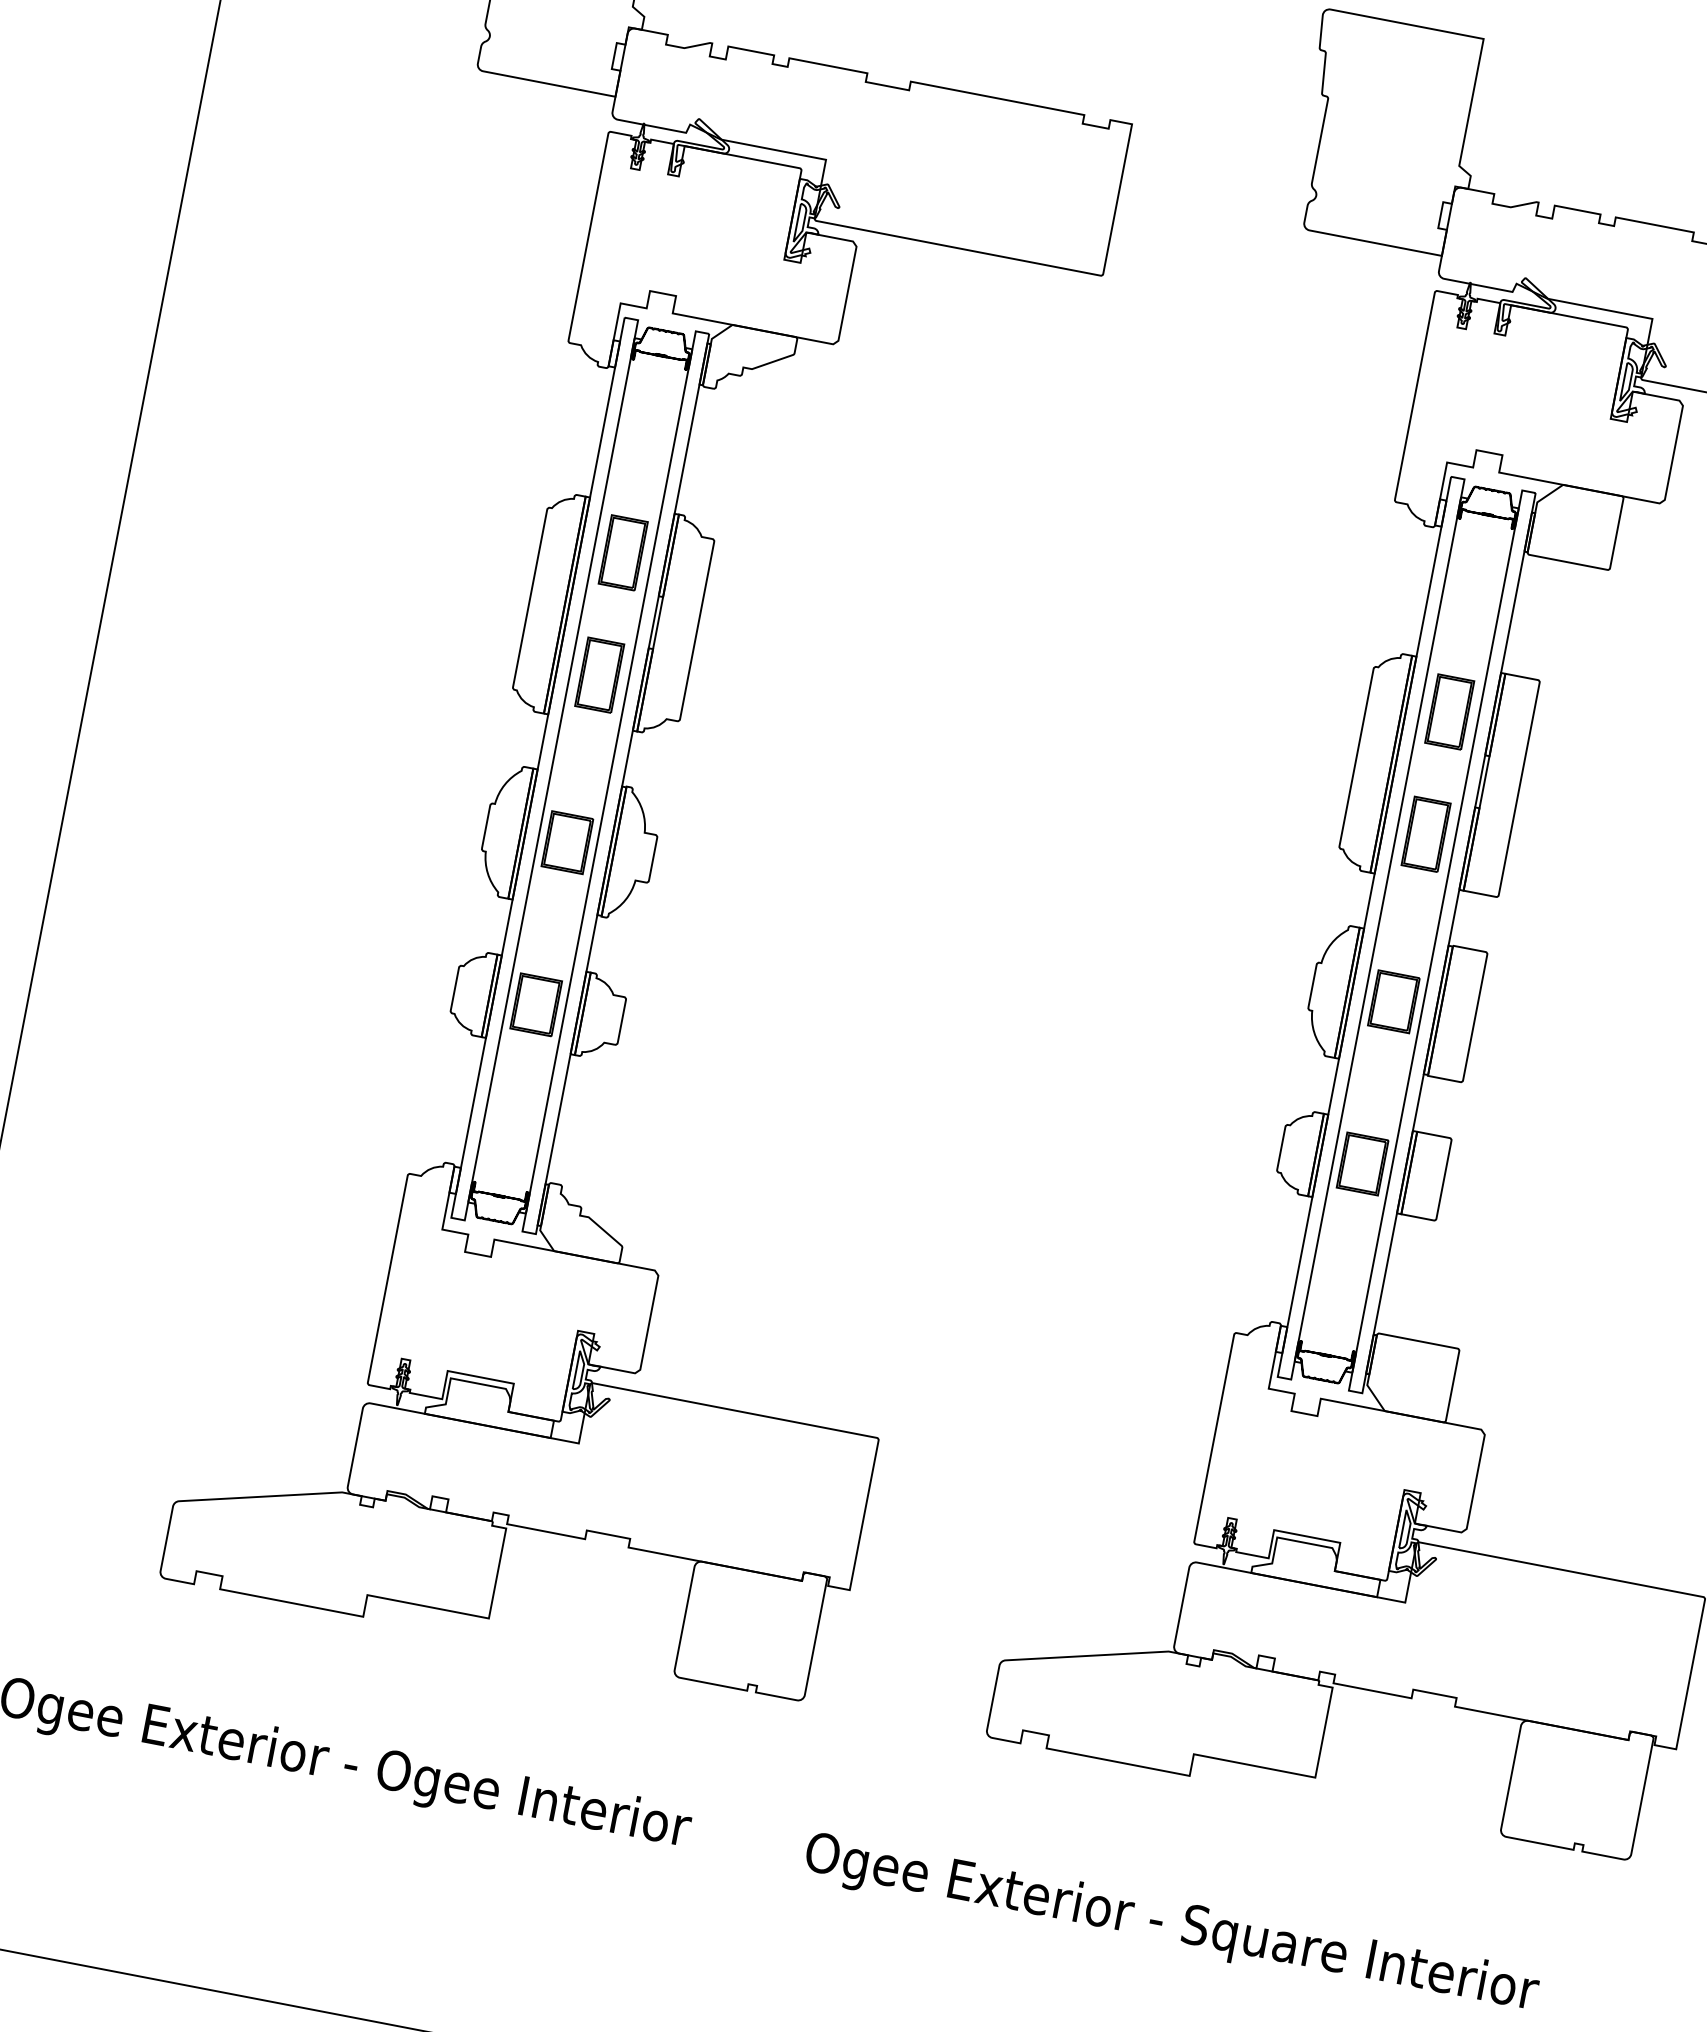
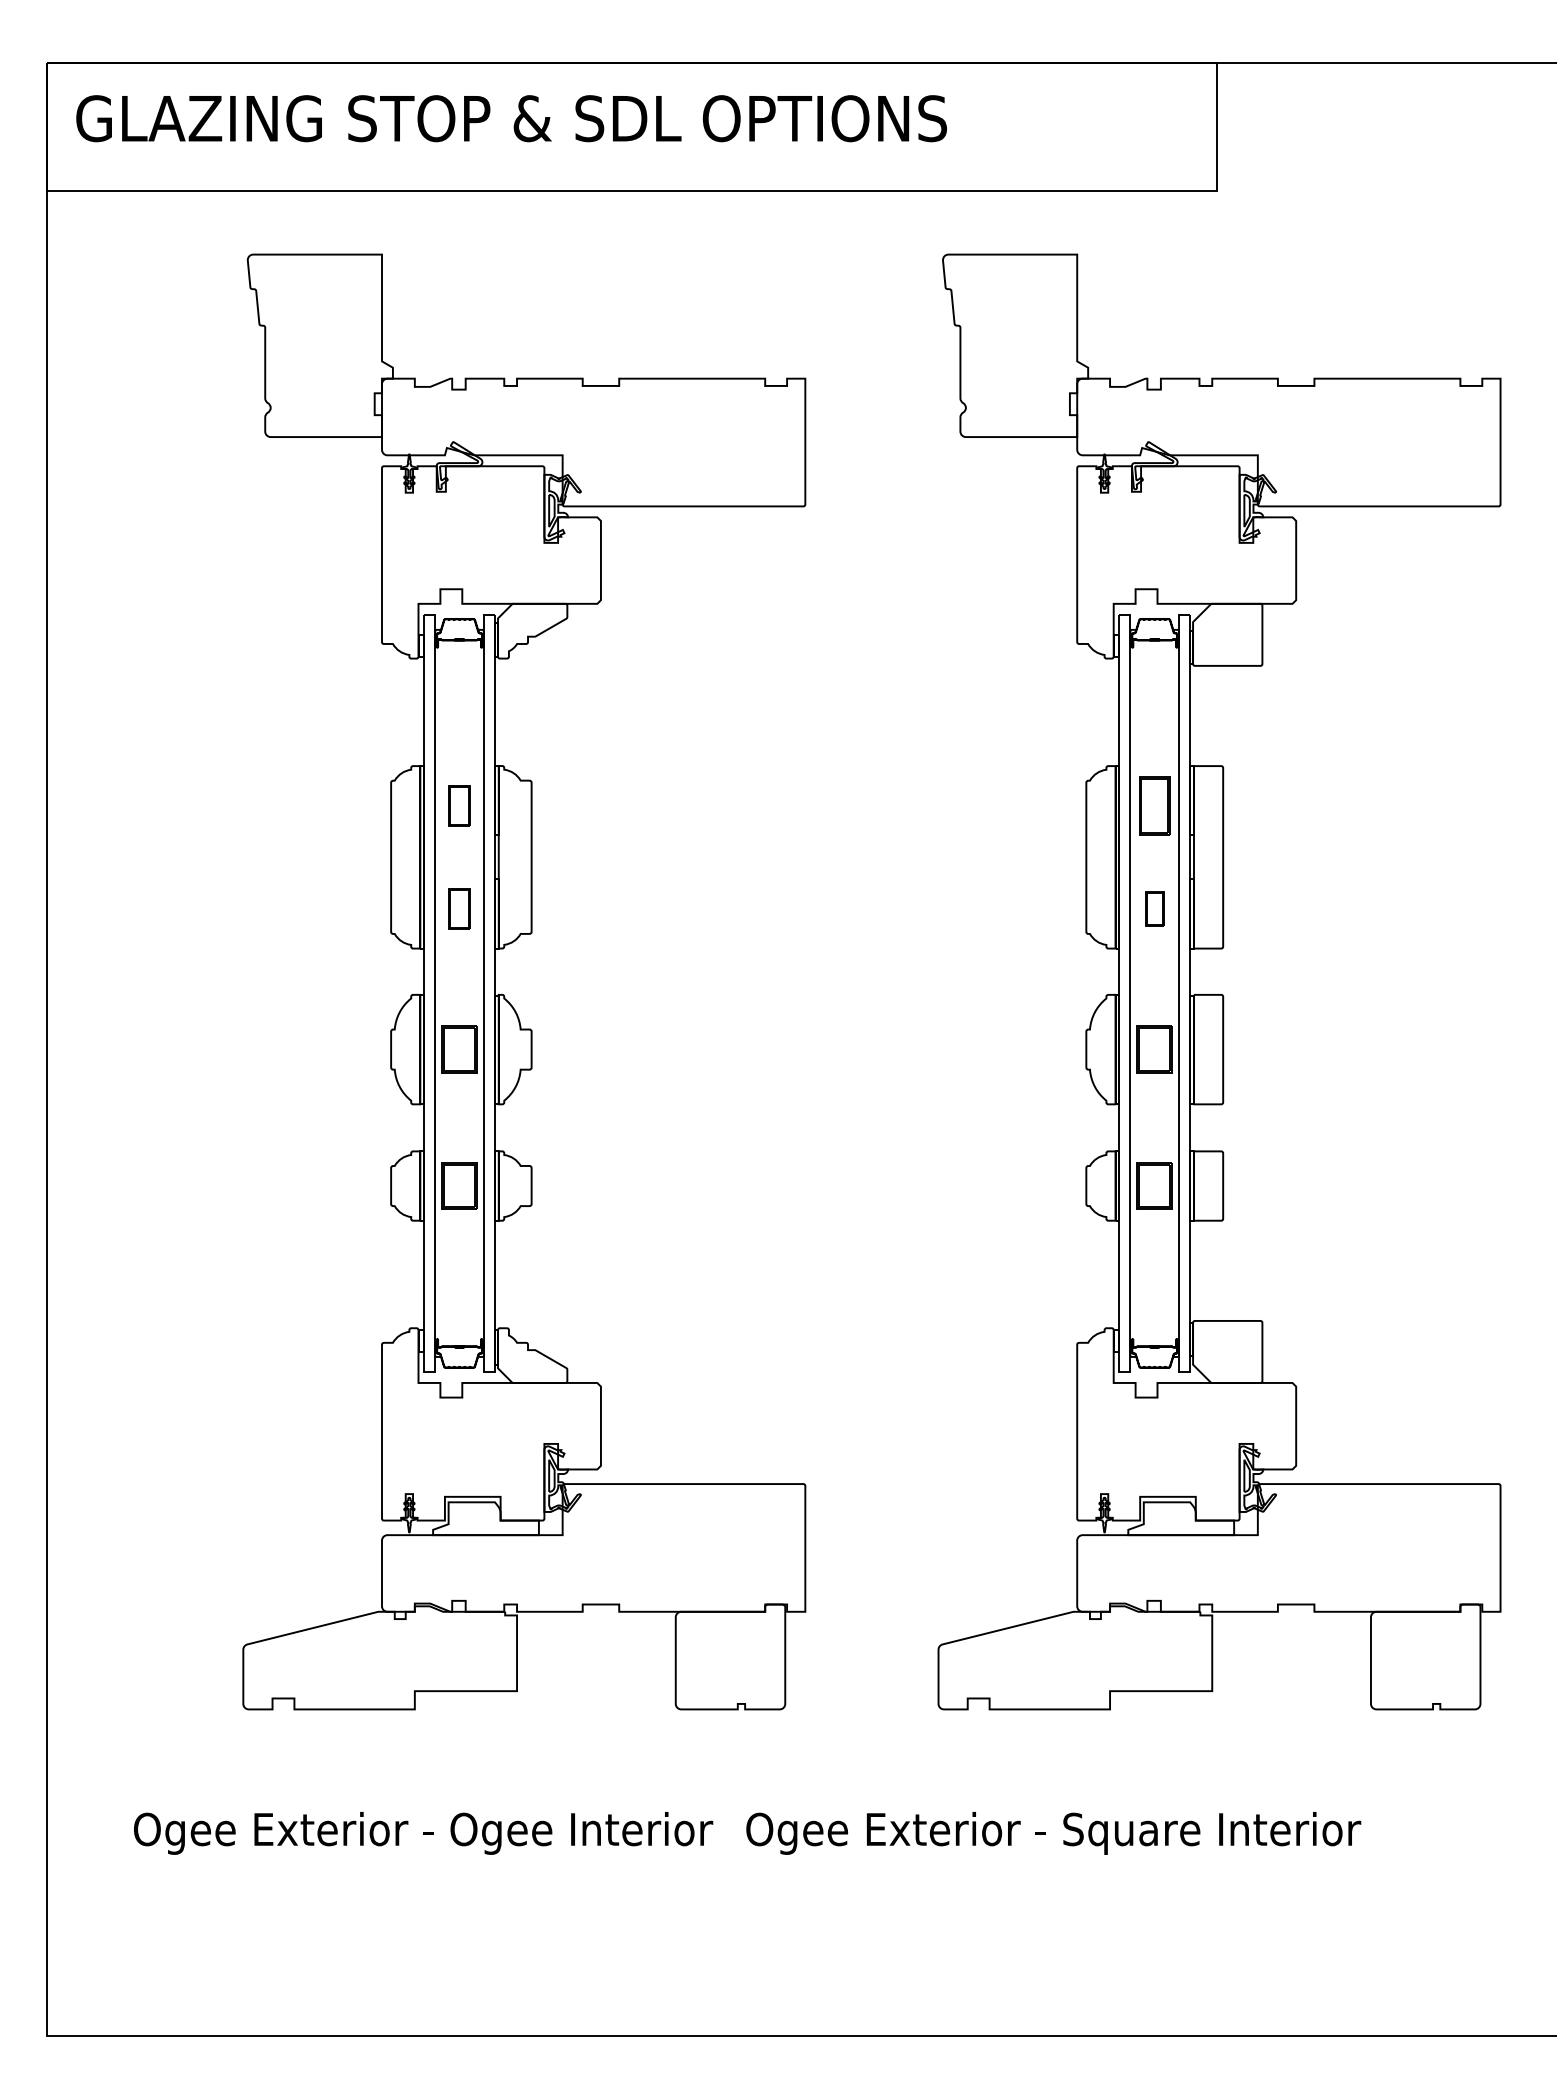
part: (623, 552) -> (459, 805), size x0.7
part: (599, 674) -> (459, 908), size x0.7
part: (1425, 834) -> (1154, 908), size x0.6
text: (1171, 1925) -> (1053, 1833), moved

